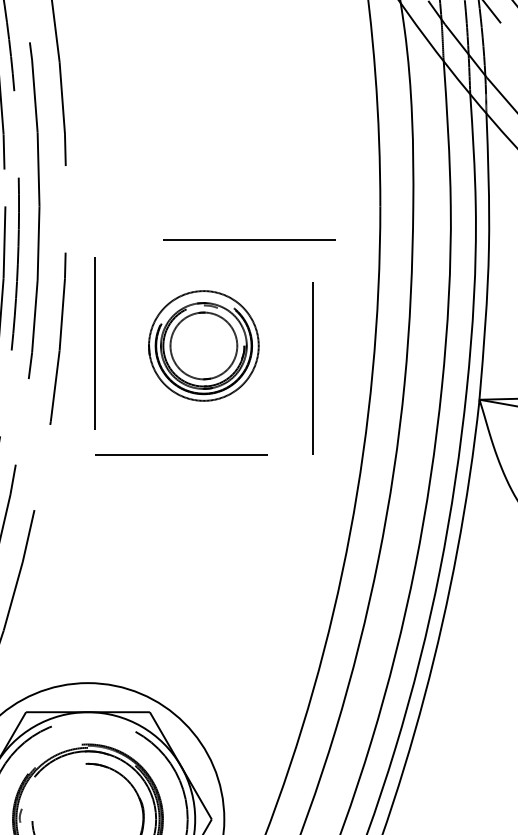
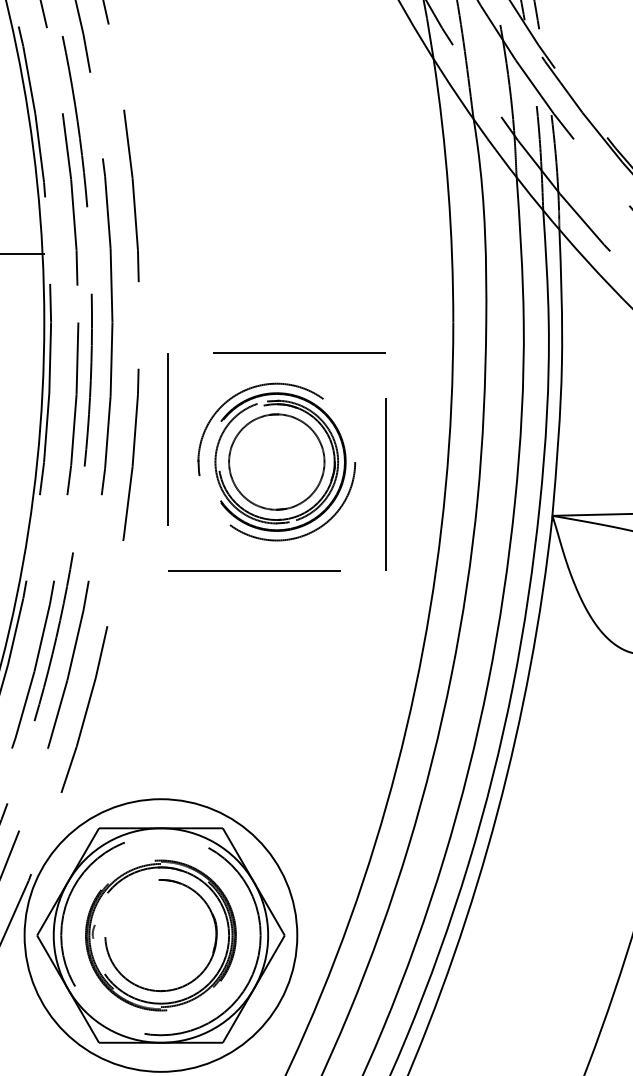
line: (249, 239) -> (299, 352), moved
line: (94, 343) -> (167, 439), moved
part: (203, 345) -> (276, 461), size x1.43

